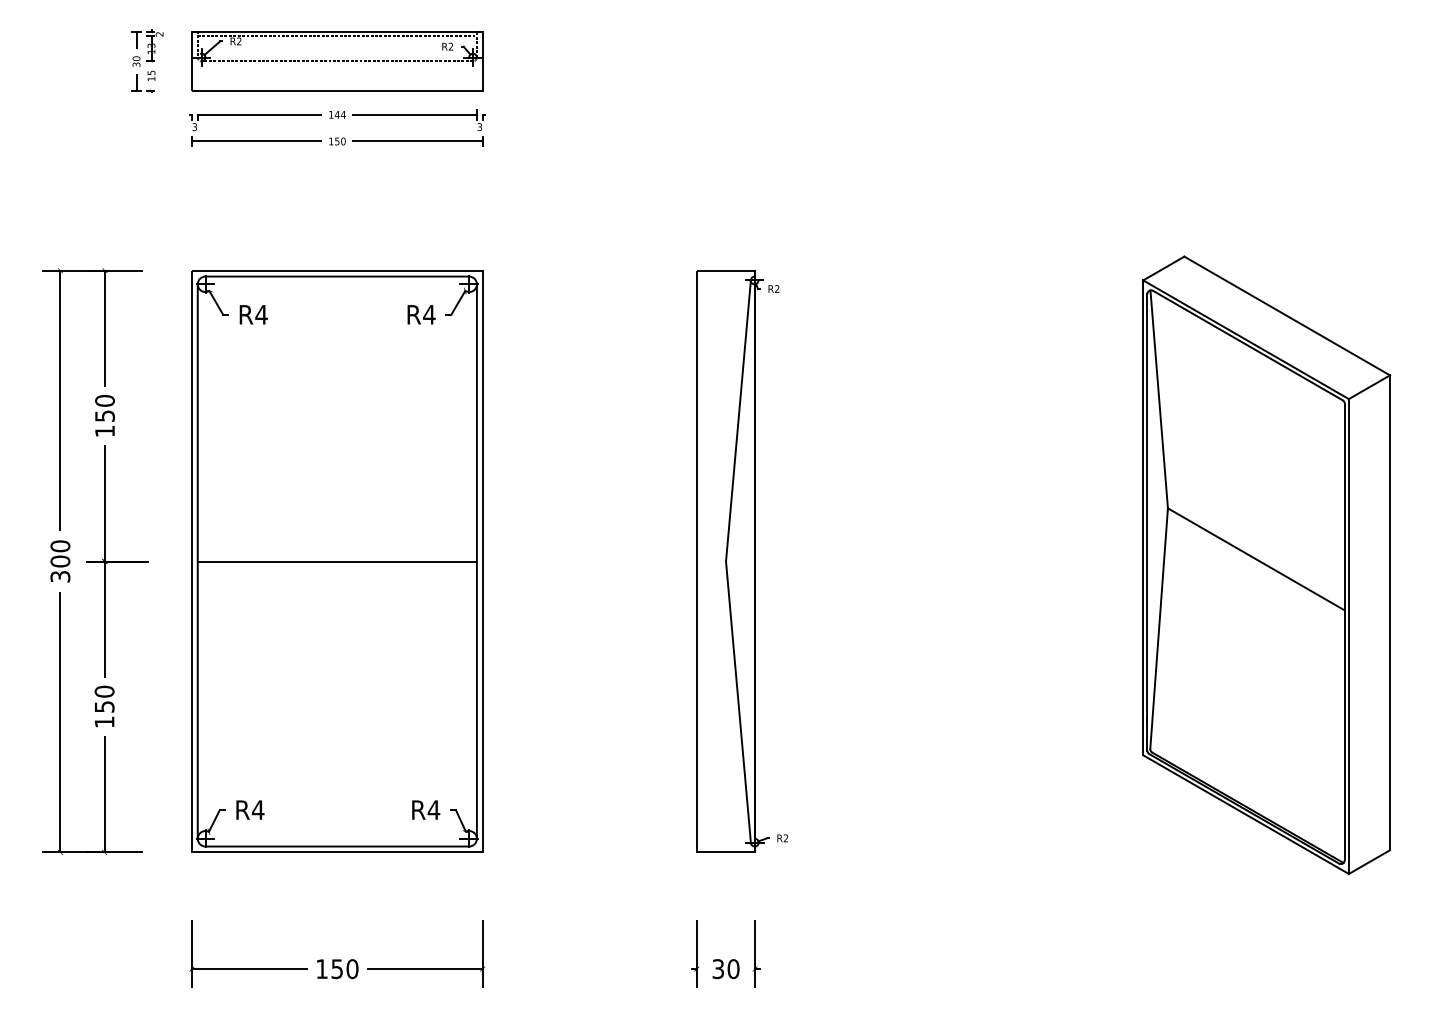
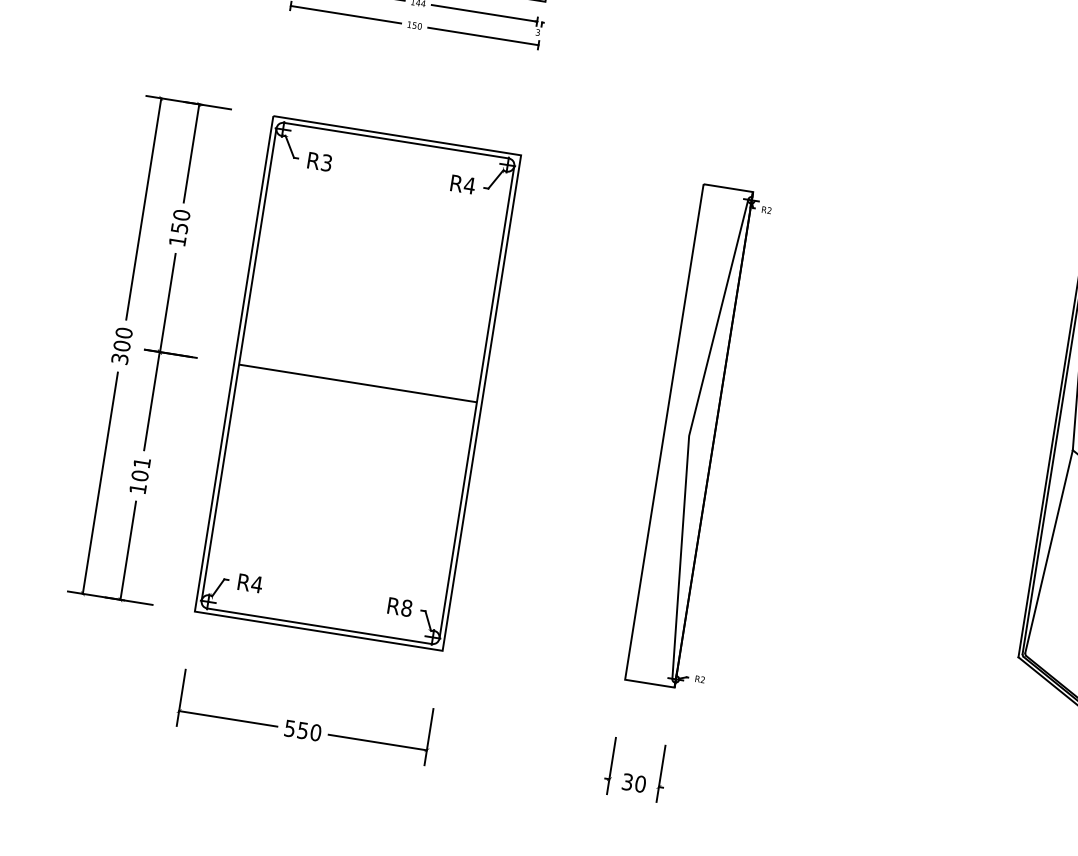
text: (261, 314) -> (326, 162), R4 -> R3
text: (104, 698) -> (141, 468), 150 -> 101
text: (433, 810) -> (406, 608), R4 -> R8
text: (321, 969) -> (289, 728), 150 -> 550

